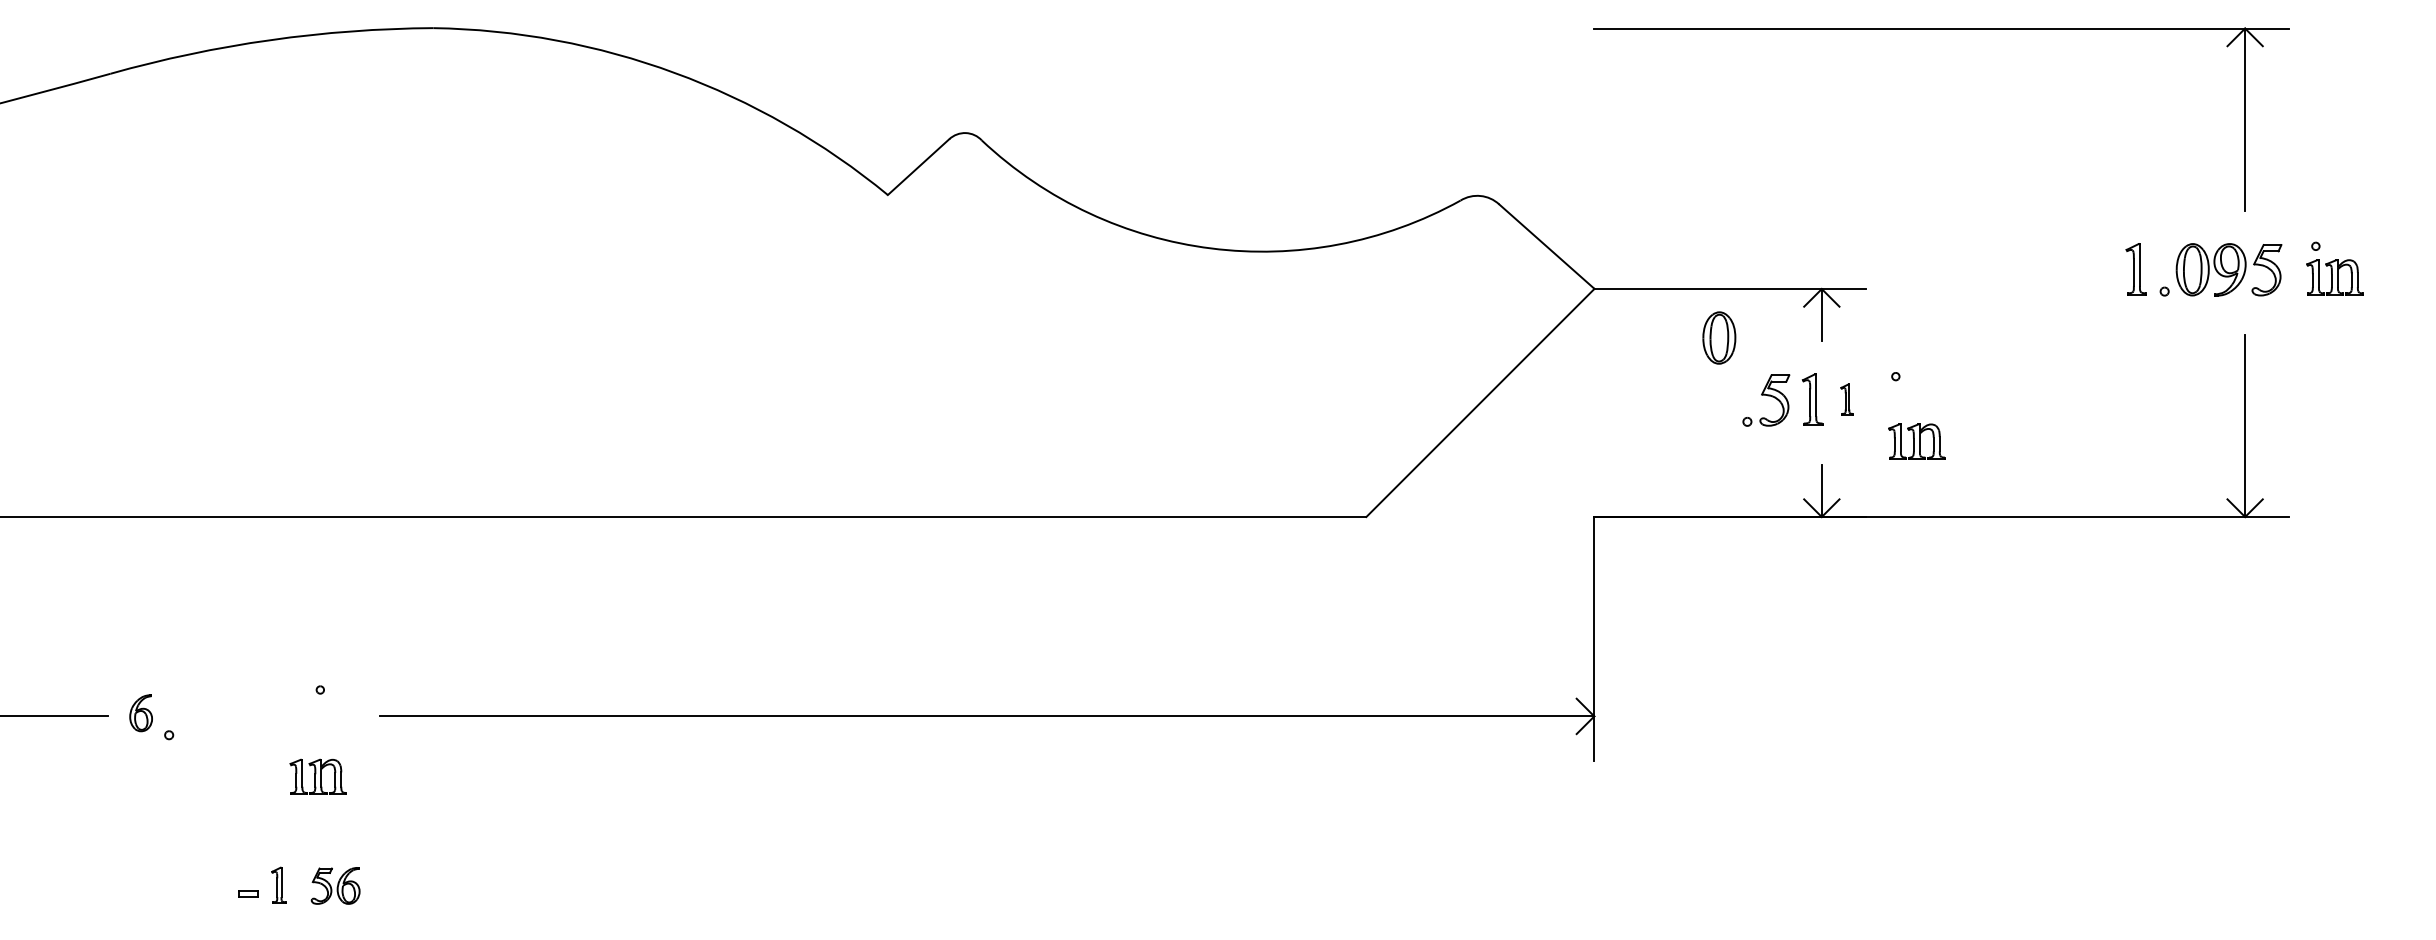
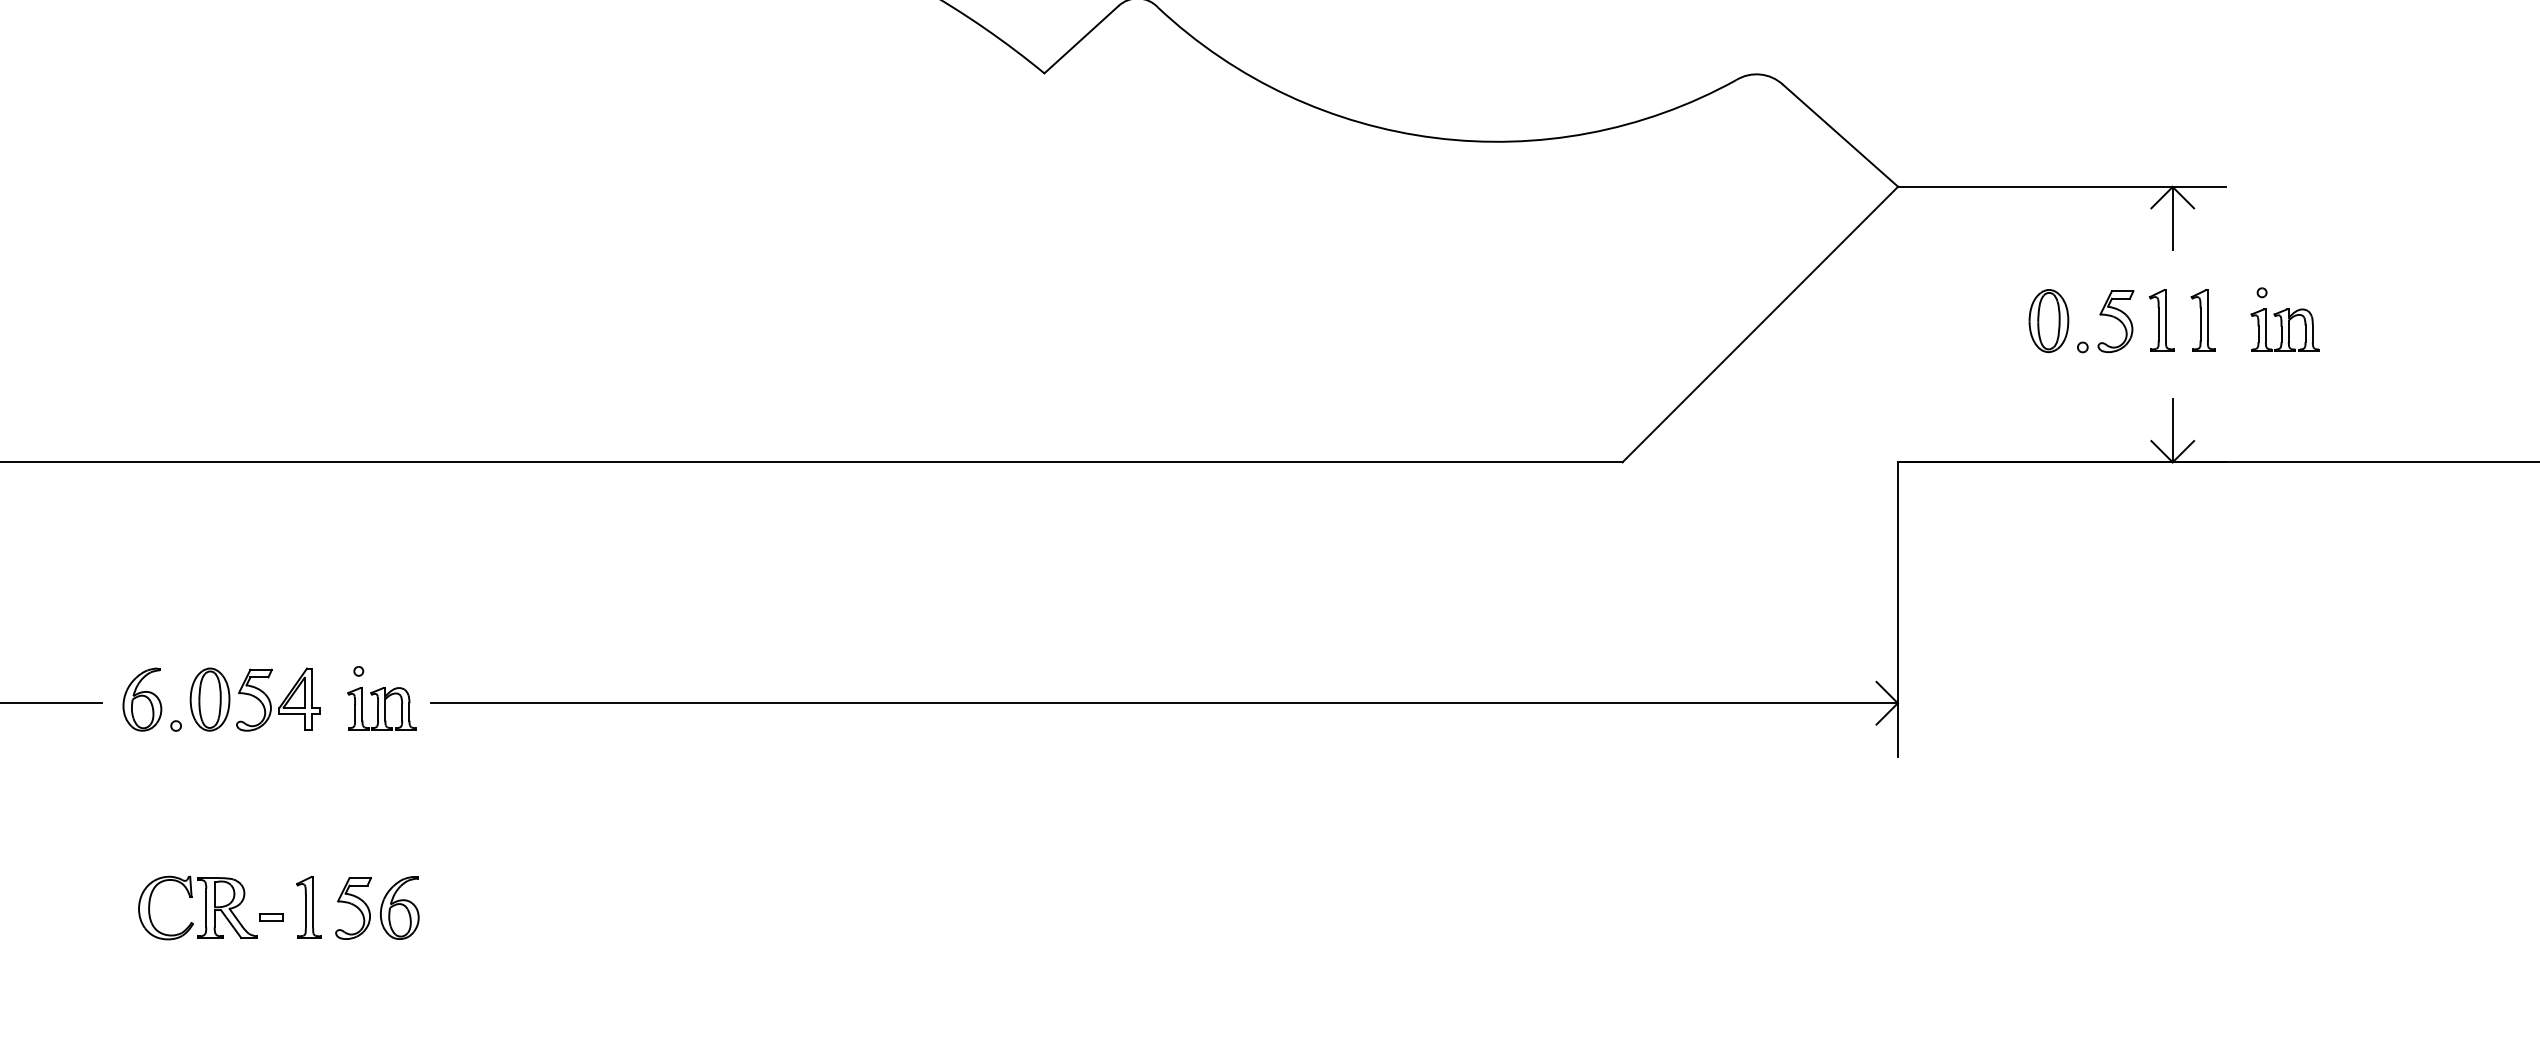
part: (1719, 337) -> (2049, 320), moved
part: (1846, 399) -> (2202, 320), size x1.67
part: (1916, 441) -> (2284, 330), moved
part: (140, 712) -> (141, 698), size x1.43
part: (234, 712) -> (255, 698), added
part: (317, 776) -> (380, 708), moved
part: (193, 885) -> (205, 907), added
part: (278, 885) -> (308, 907), size x1.43
part: (335, 885) -> (377, 907), size x1.43

